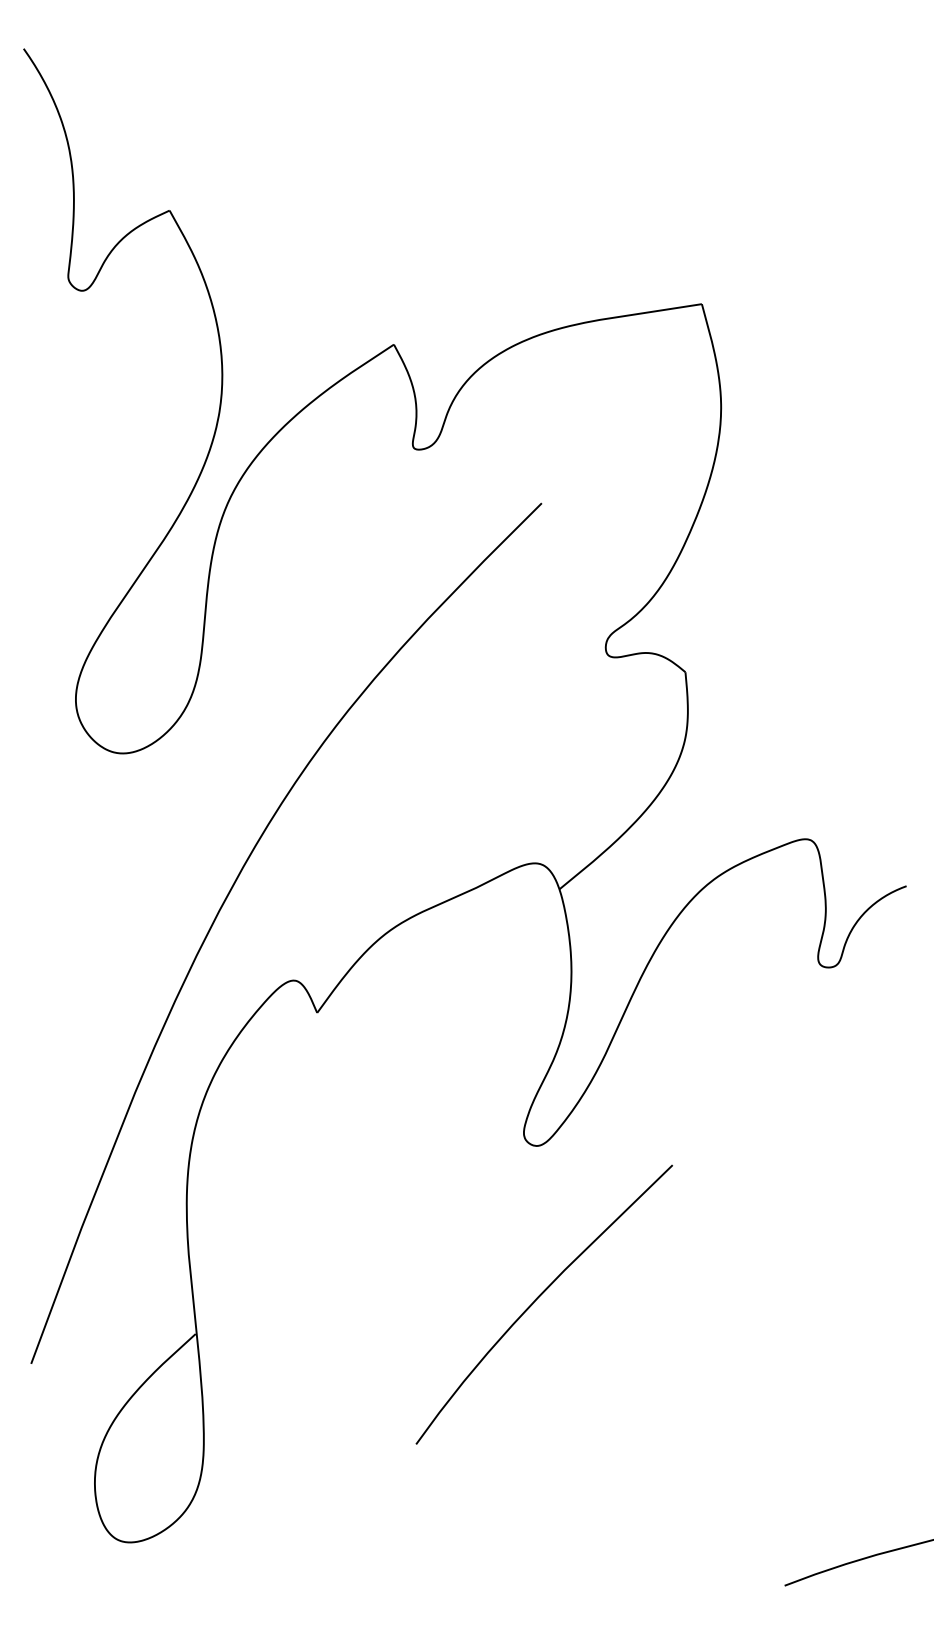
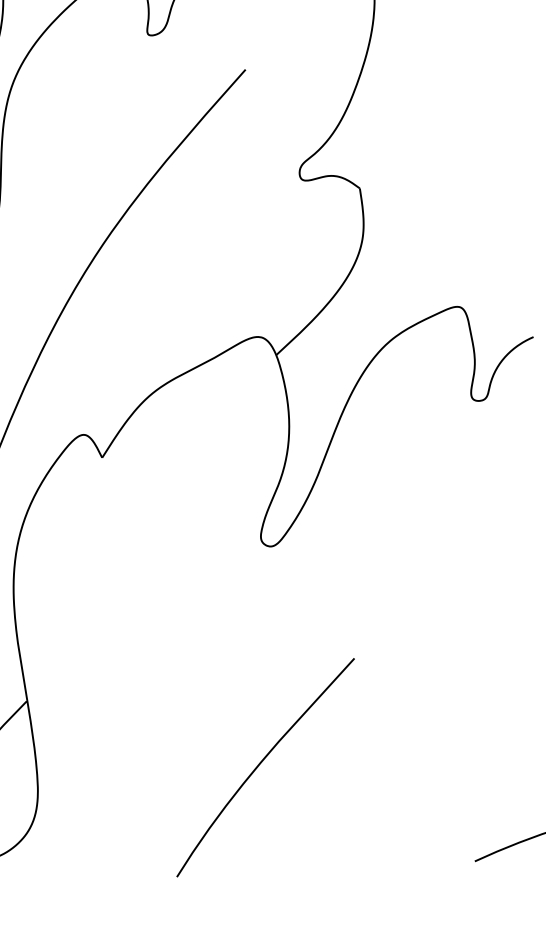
curve: (538, 1298) -> (261, 763), moved

